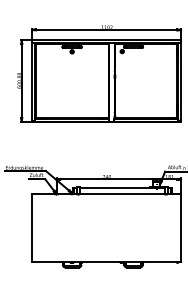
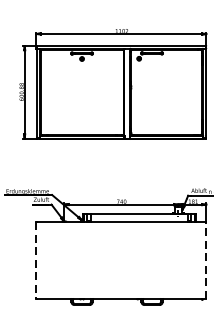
line: (32, 228) -> (36, 260), solid -> dashed
line: (181, 228) -> (206, 260), solid -> dashed

